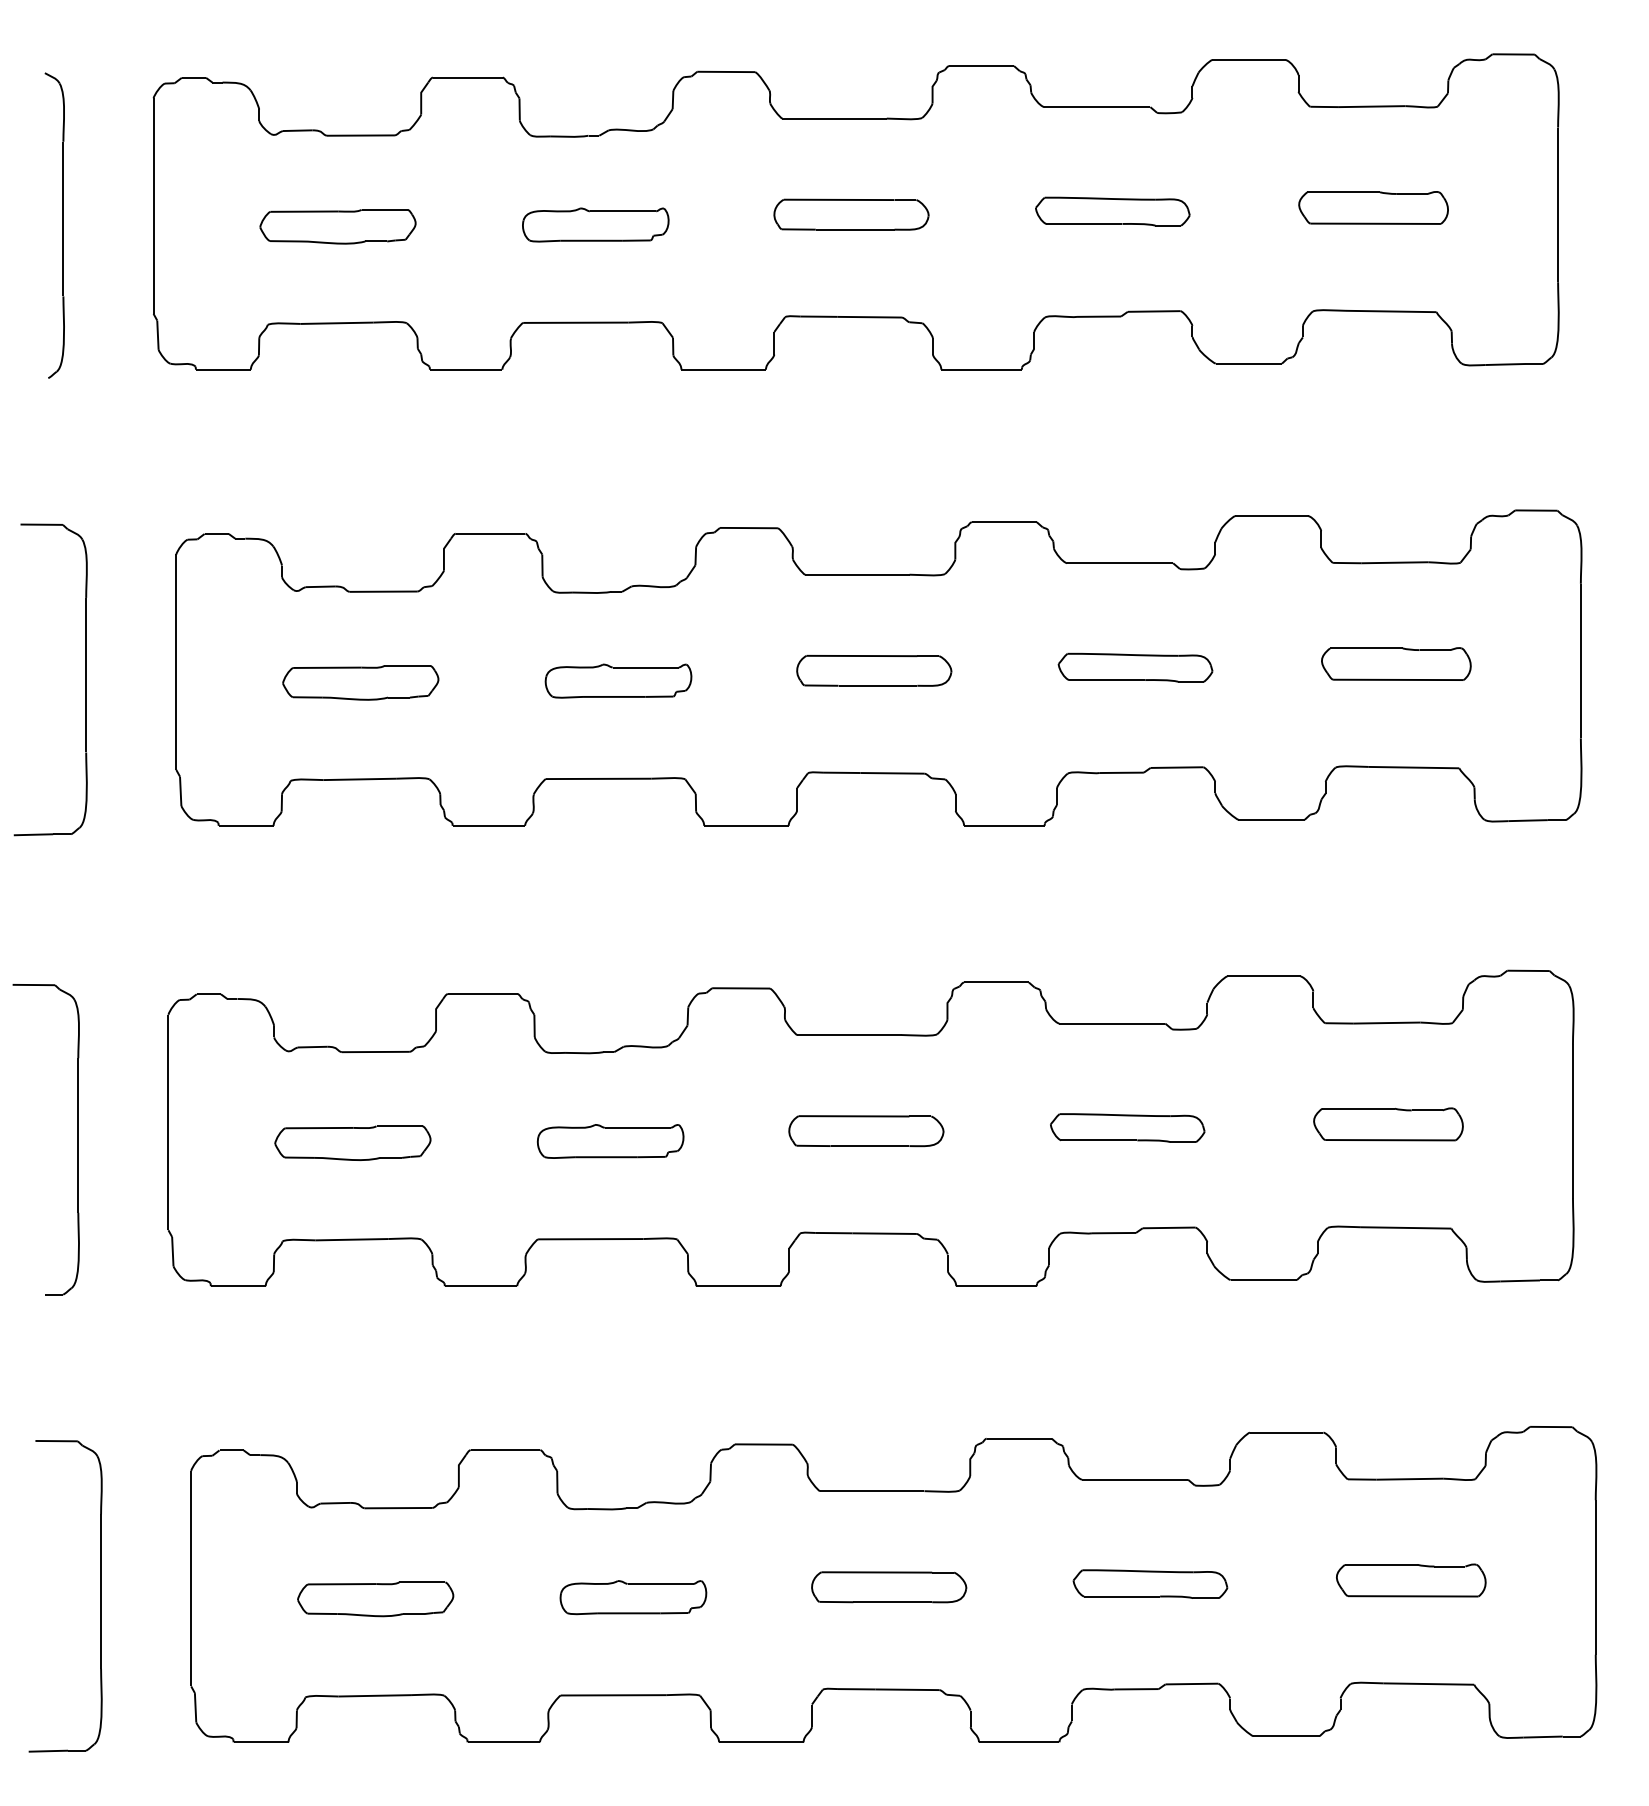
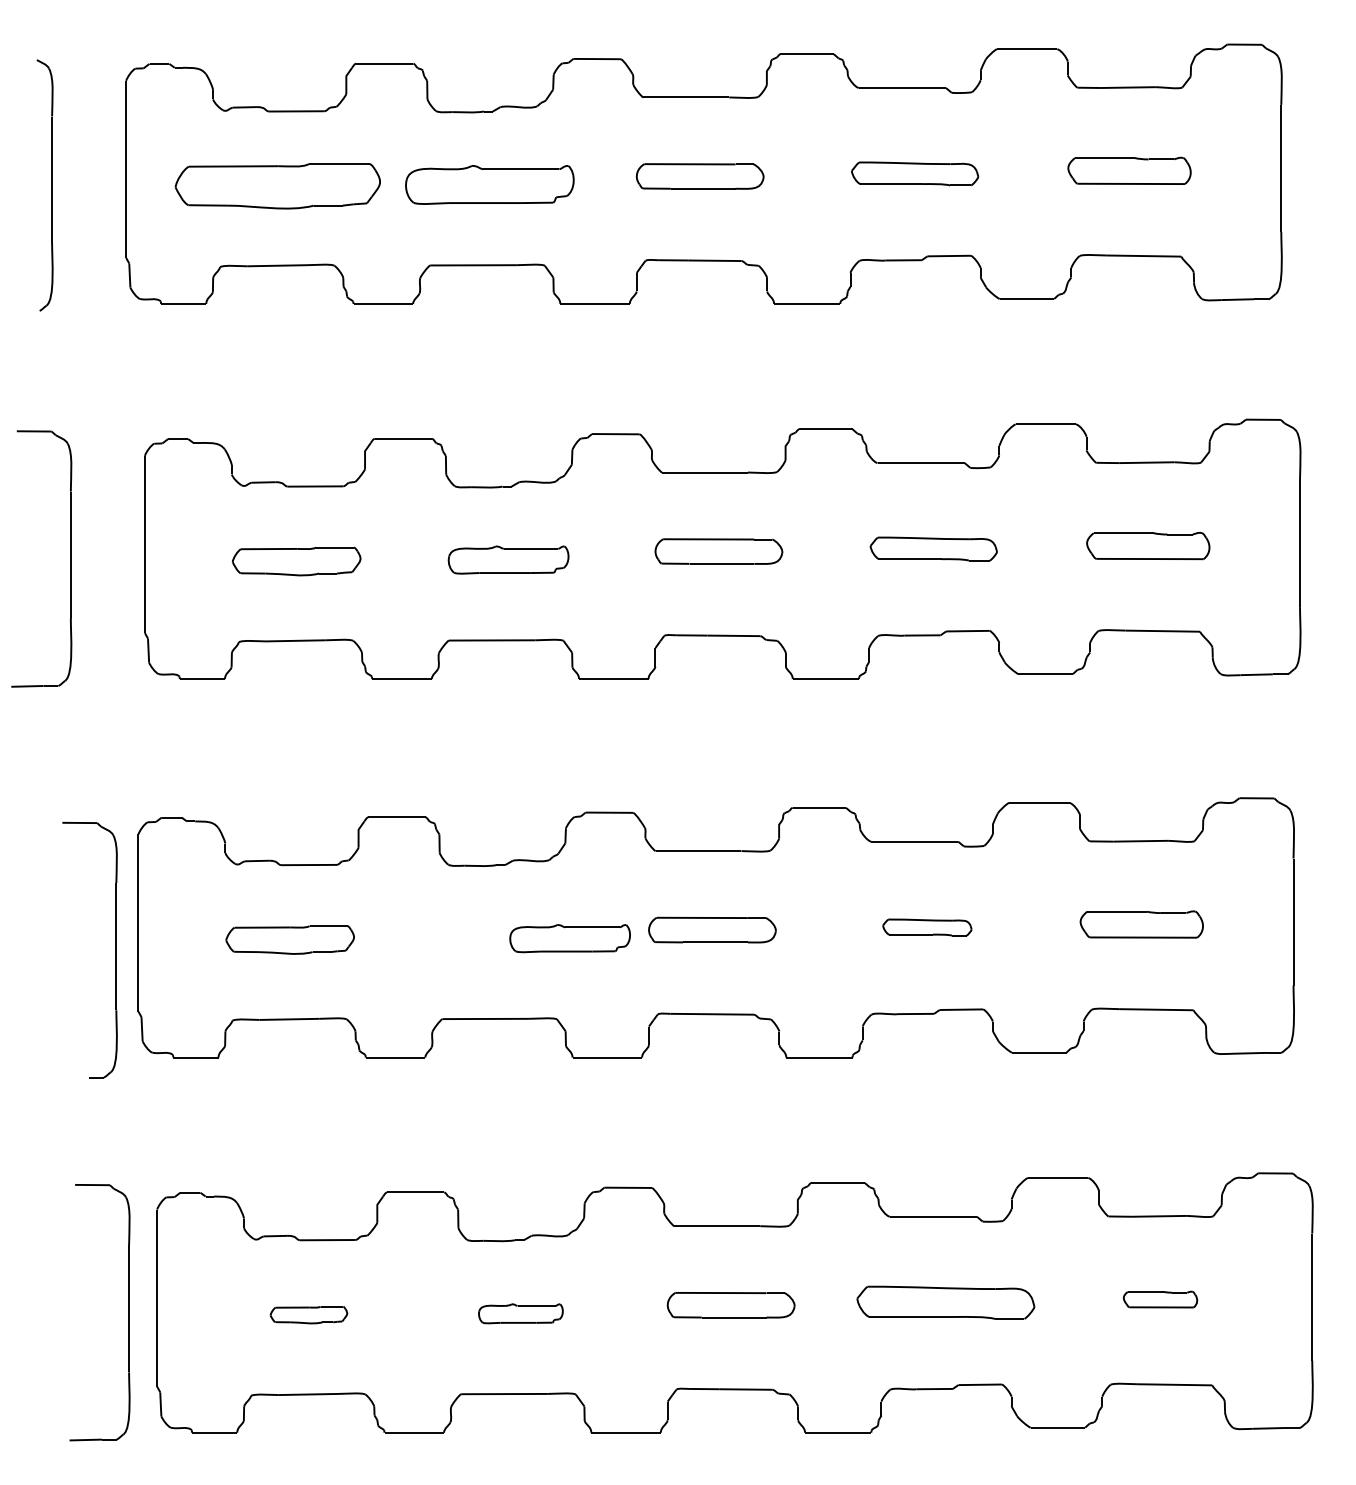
part: (595, 224) -> (489, 184), size x1.4
part: (337, 226) -> (277, 186), size x1.6
part: (1127, 1127) -> (927, 927), size x0.7
part: (77, 1138) -> (115, 949), moved
part: (609, 1141) -> (569, 938), moved
part: (1411, 1580) -> (1160, 1299), size x0.6
part: (1150, 1583) -> (946, 1302), size x1.4
part: (100, 1596) -> (128, 1312), moved
part: (632, 1597) -> (520, 1313), size x0.7
part: (375, 1598) -> (308, 1314), size x0.6

